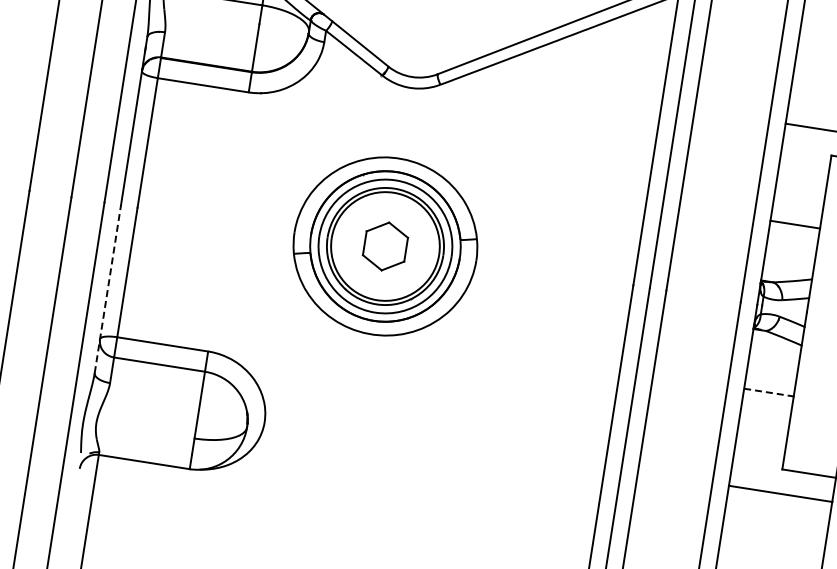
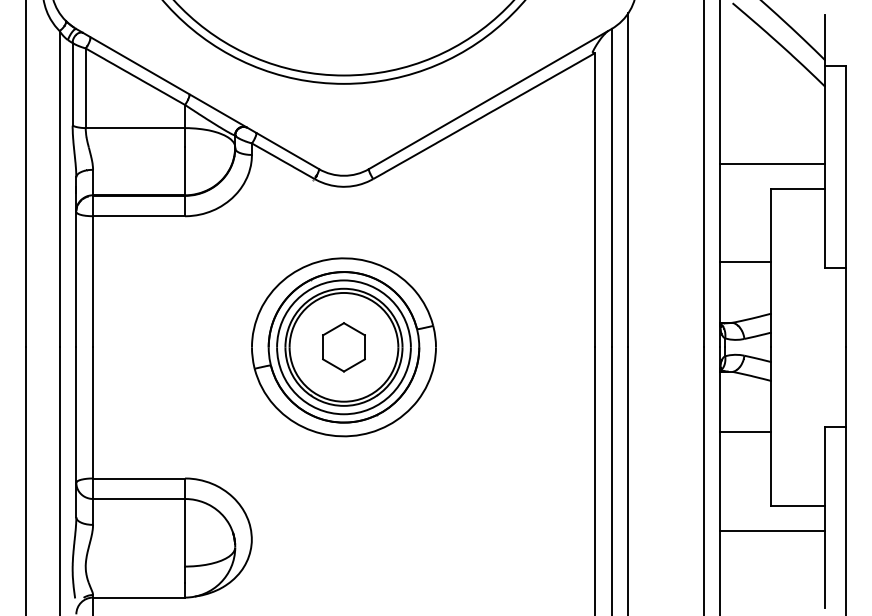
line: (108, 288) -> (76, 431), dashed -> solid
line: (768, 392) -> (745, 432), dashed -> solid

